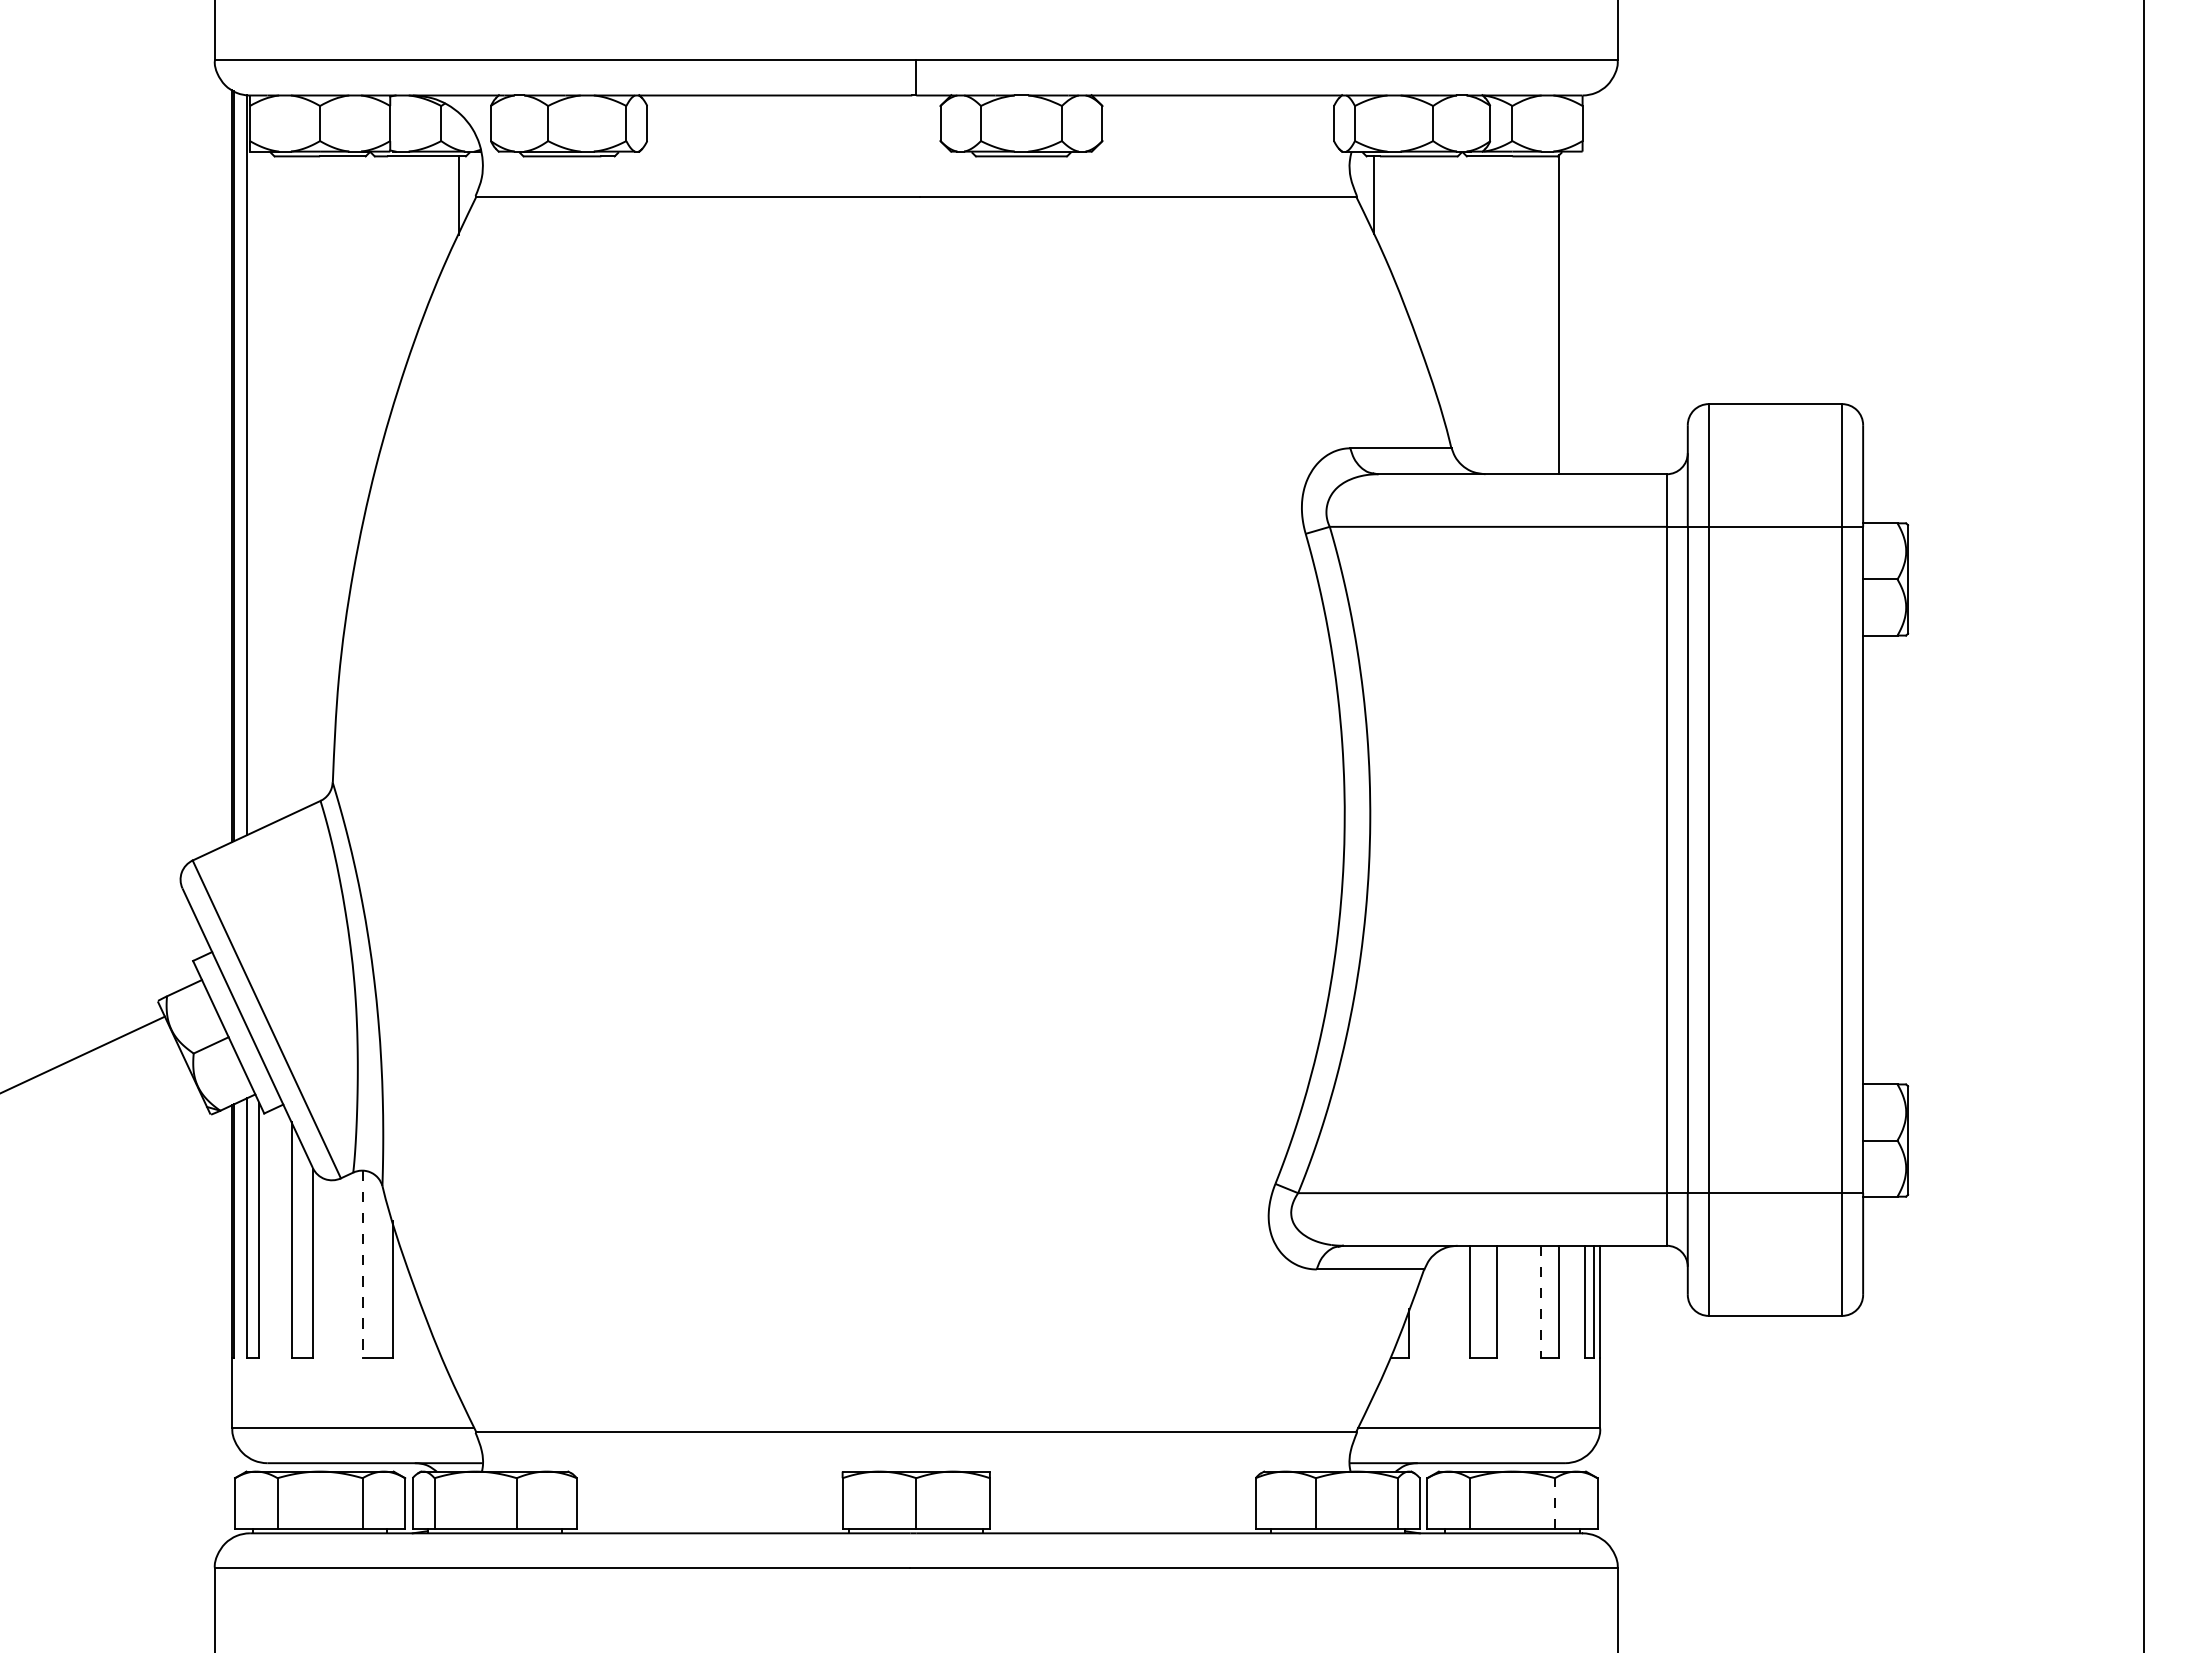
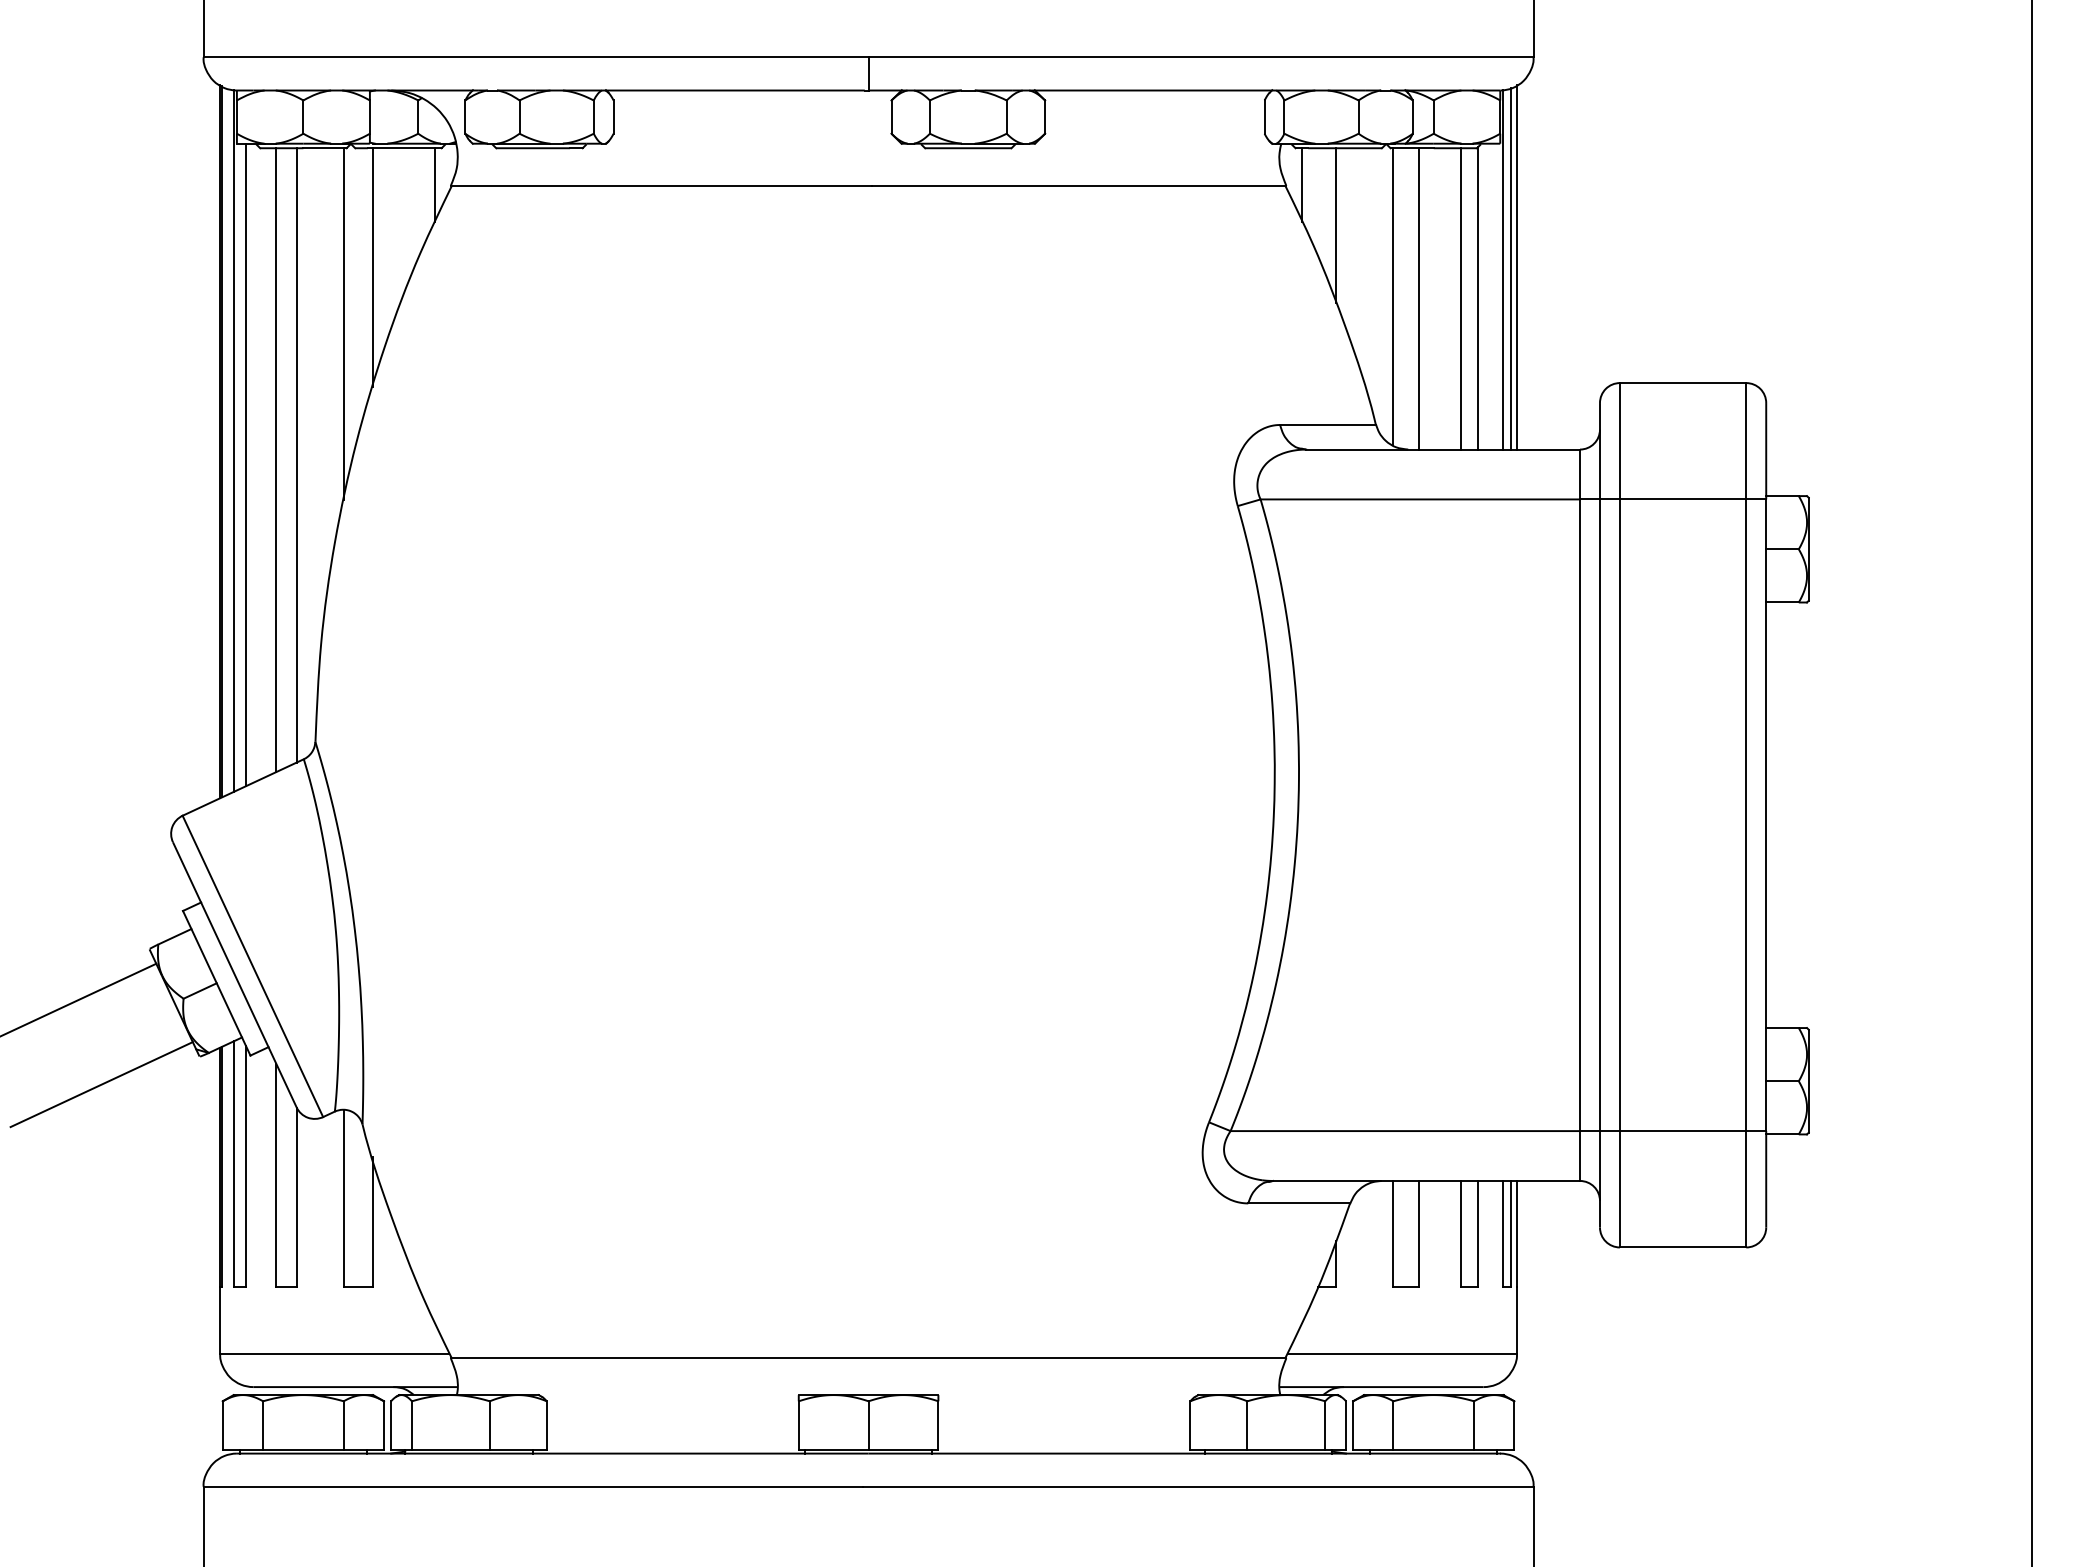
line: (1409, 237) -> (1336, 225), added
line: (393, 282) -> (372, 267), added
line: (1600, 282) -> (1517, 267), added
line: (1593, 283) -> (1510, 268), added
line: (1585, 284) -> (1503, 269), added
line: (1469, 312) -> (1393, 296), added
line: (1496, 315) -> (1418, 299), added
line: (1541, 315) -> (1461, 299), added
line: (363, 341) -> (344, 323), added
line: (313, 480) -> (297, 455), added
line: (291, 485) -> (276, 460), added
line: (259, 490) -> (245, 464), added
line: (107, 1143) -> (101, 1084), added
line: (363, 1264) -> (344, 1198), dashed -> solid
line: (1541, 1302) -> (1461, 1234), dashed -> solid
line: (1554, 1503) -> (1473, 1425), dashed -> solid

